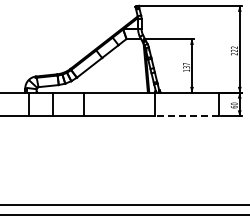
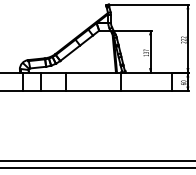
line: (186, 116) -> (146, 91), dashed -> solid

